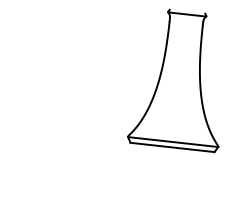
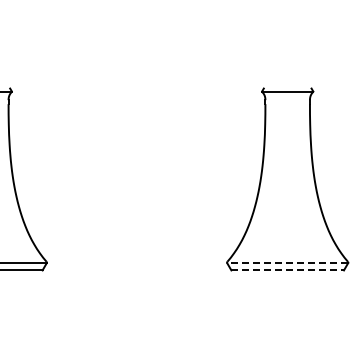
line: (172, 142) -> (287, 263), solid -> dashed
line: (173, 147) -> (288, 270), solid -> dashed

